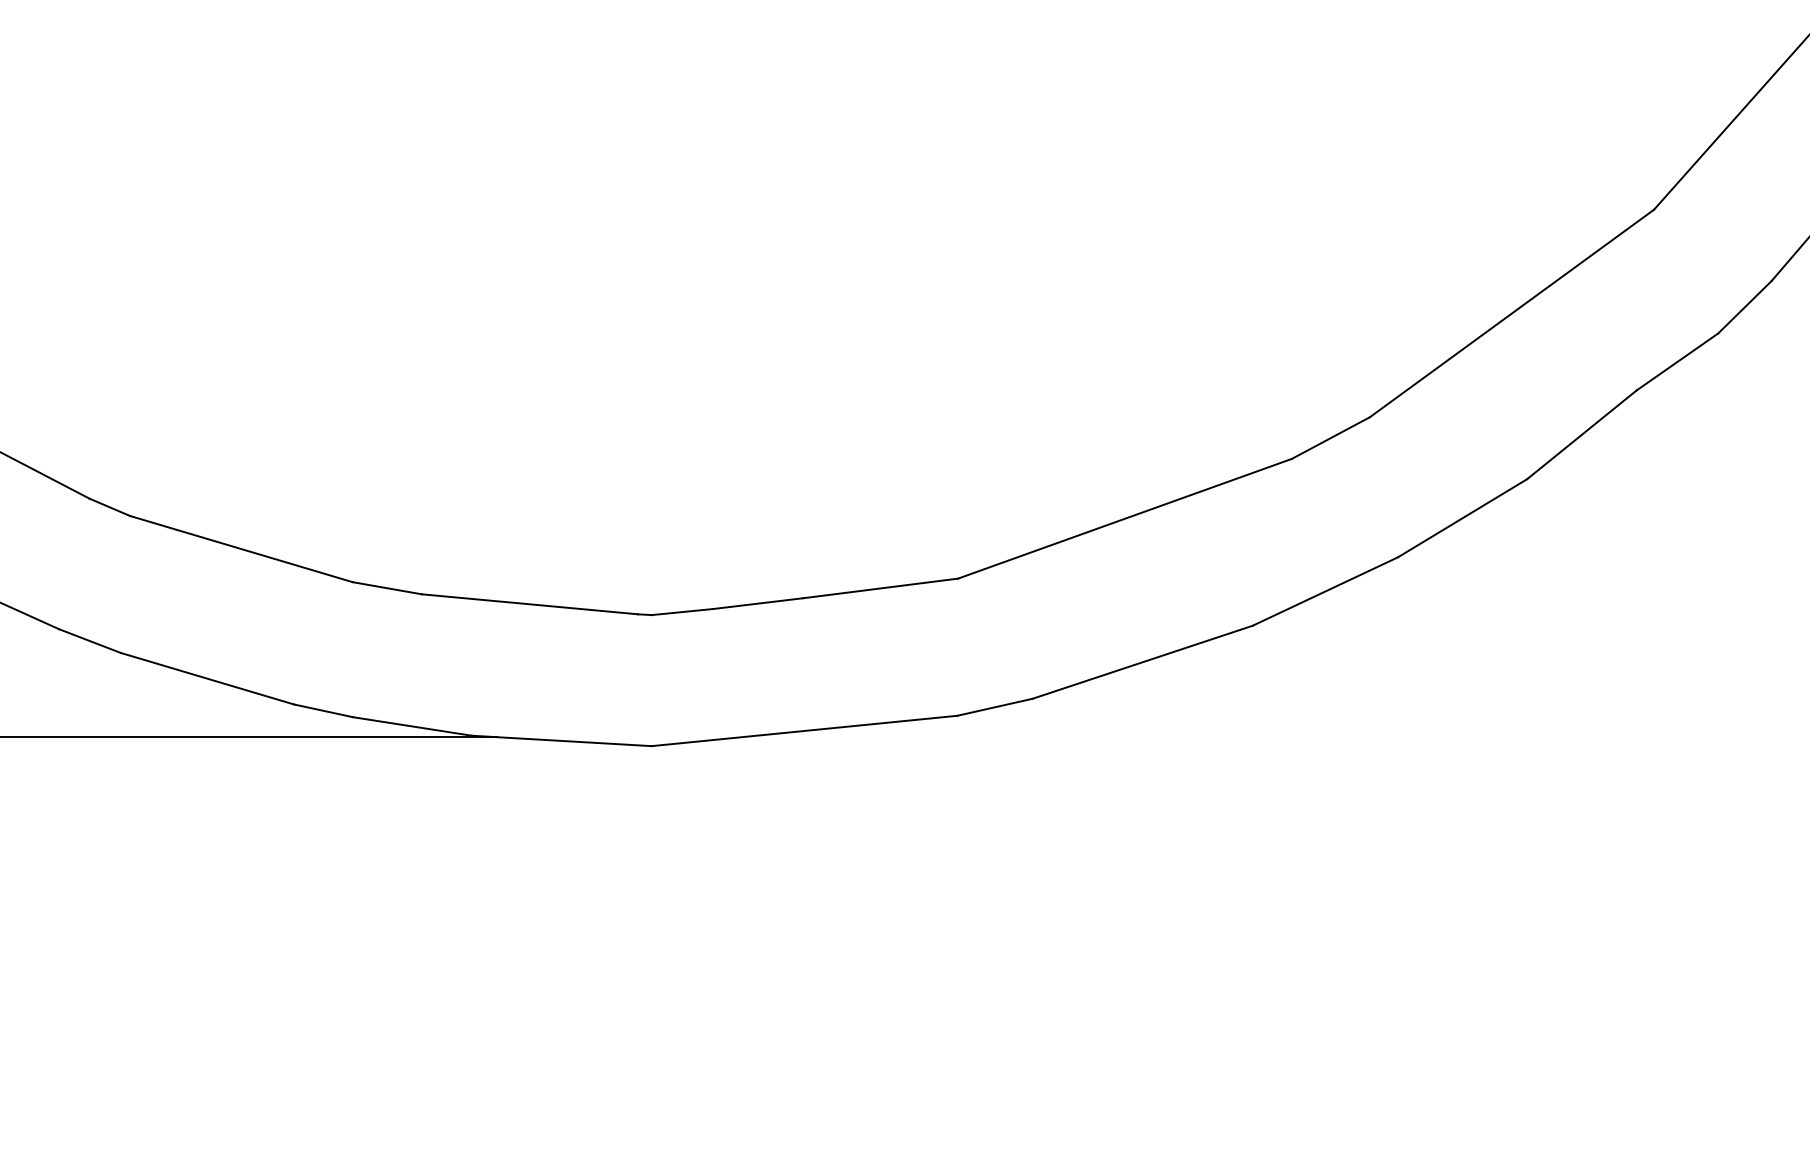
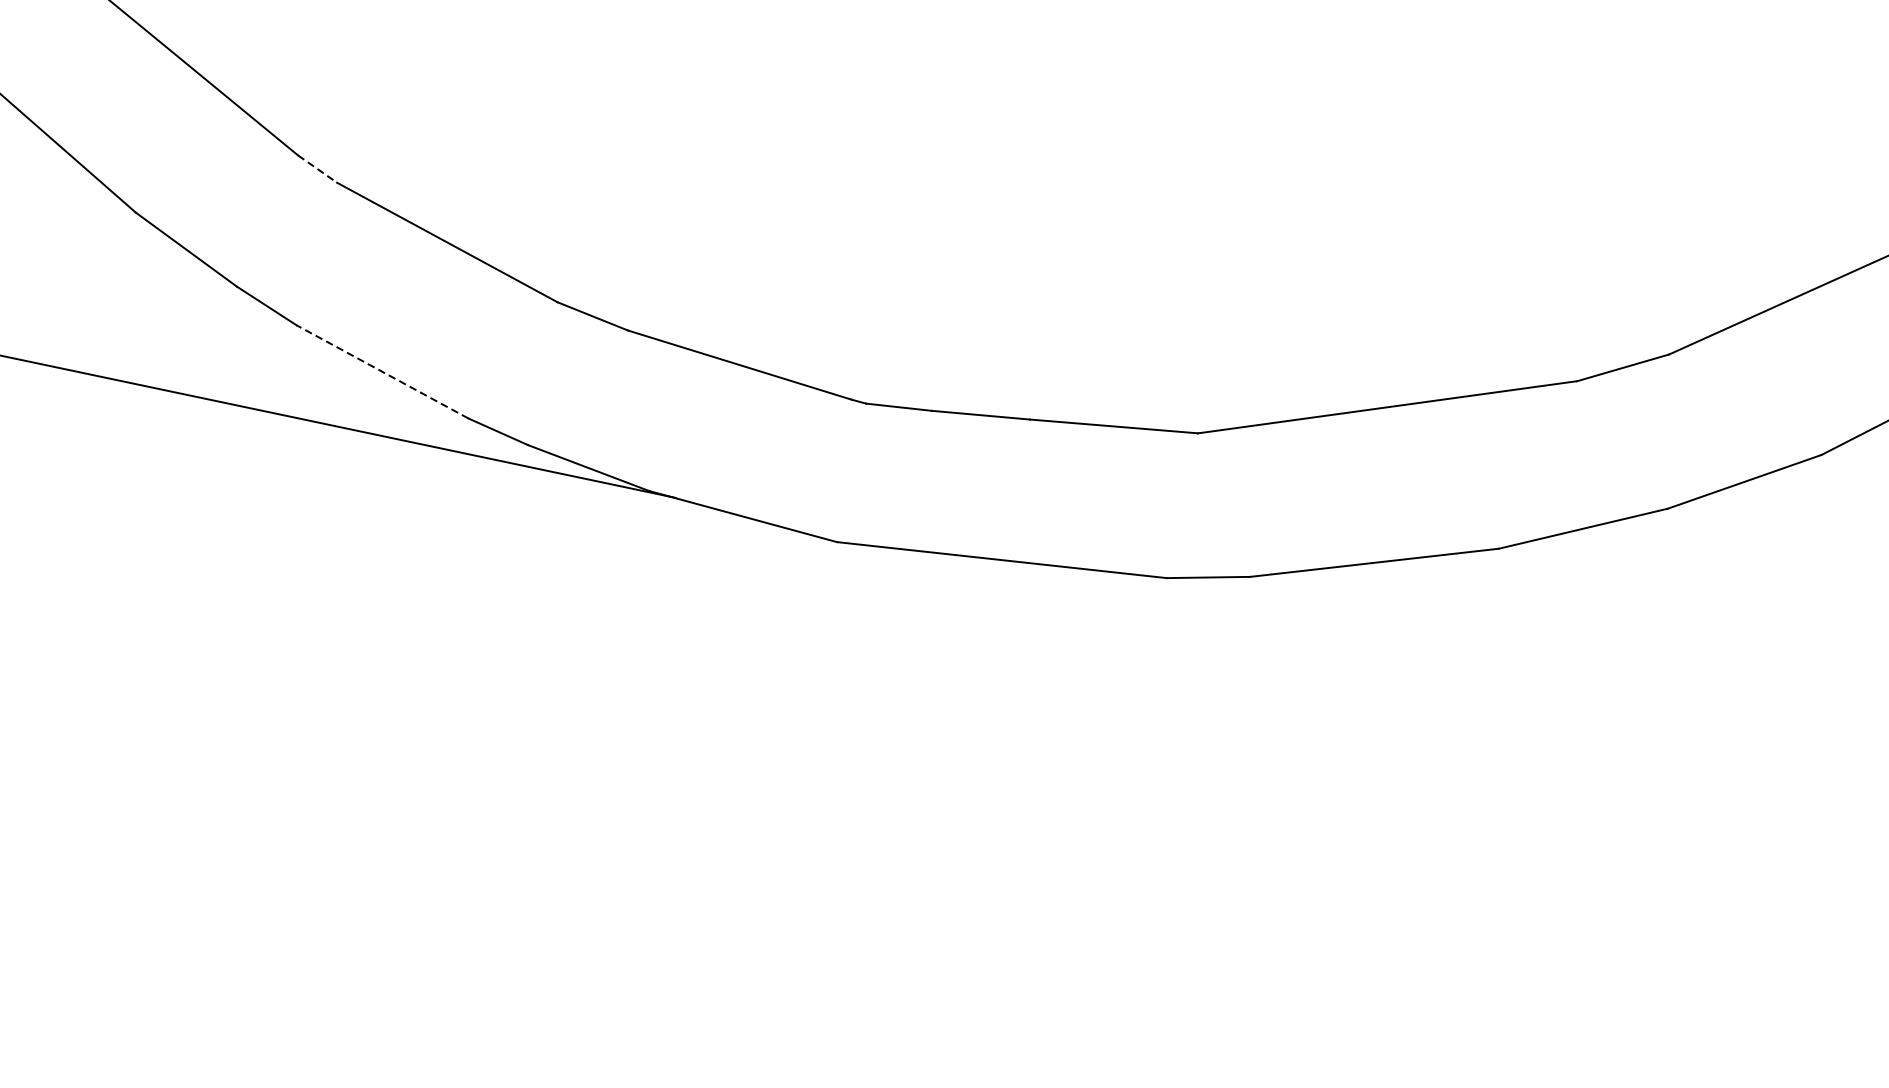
line: (110, 507) -> (318, 169), solid -> dashed
line: (207, 678) -> (382, 371), solid -> dashed

